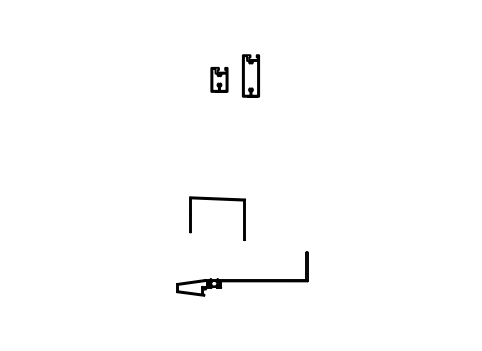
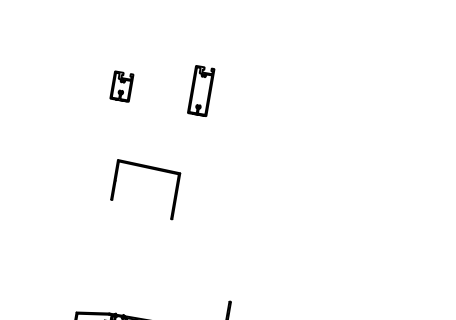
part: (219, 79) -> (122, 86), moved
part: (217, 200) -> (148, 169), moved

